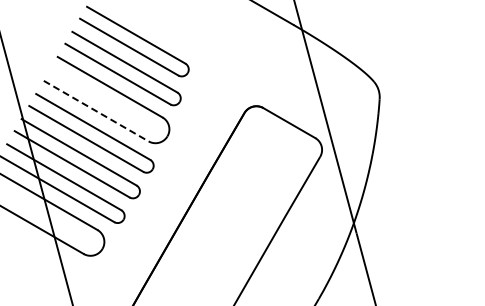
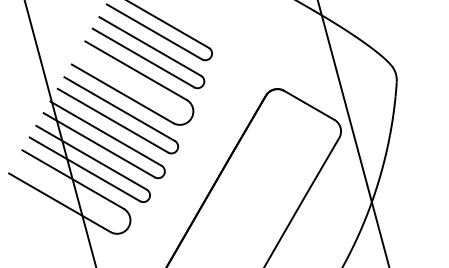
line: (96, 111) -> (122, 94), dashed -> solid

